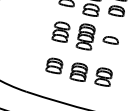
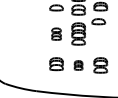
part: (61, 32) -> (56, 34), size x0.7
part: (110, 39) -> (98, 21), moved
part: (78, 72) -> (78, 65), size x0.6

